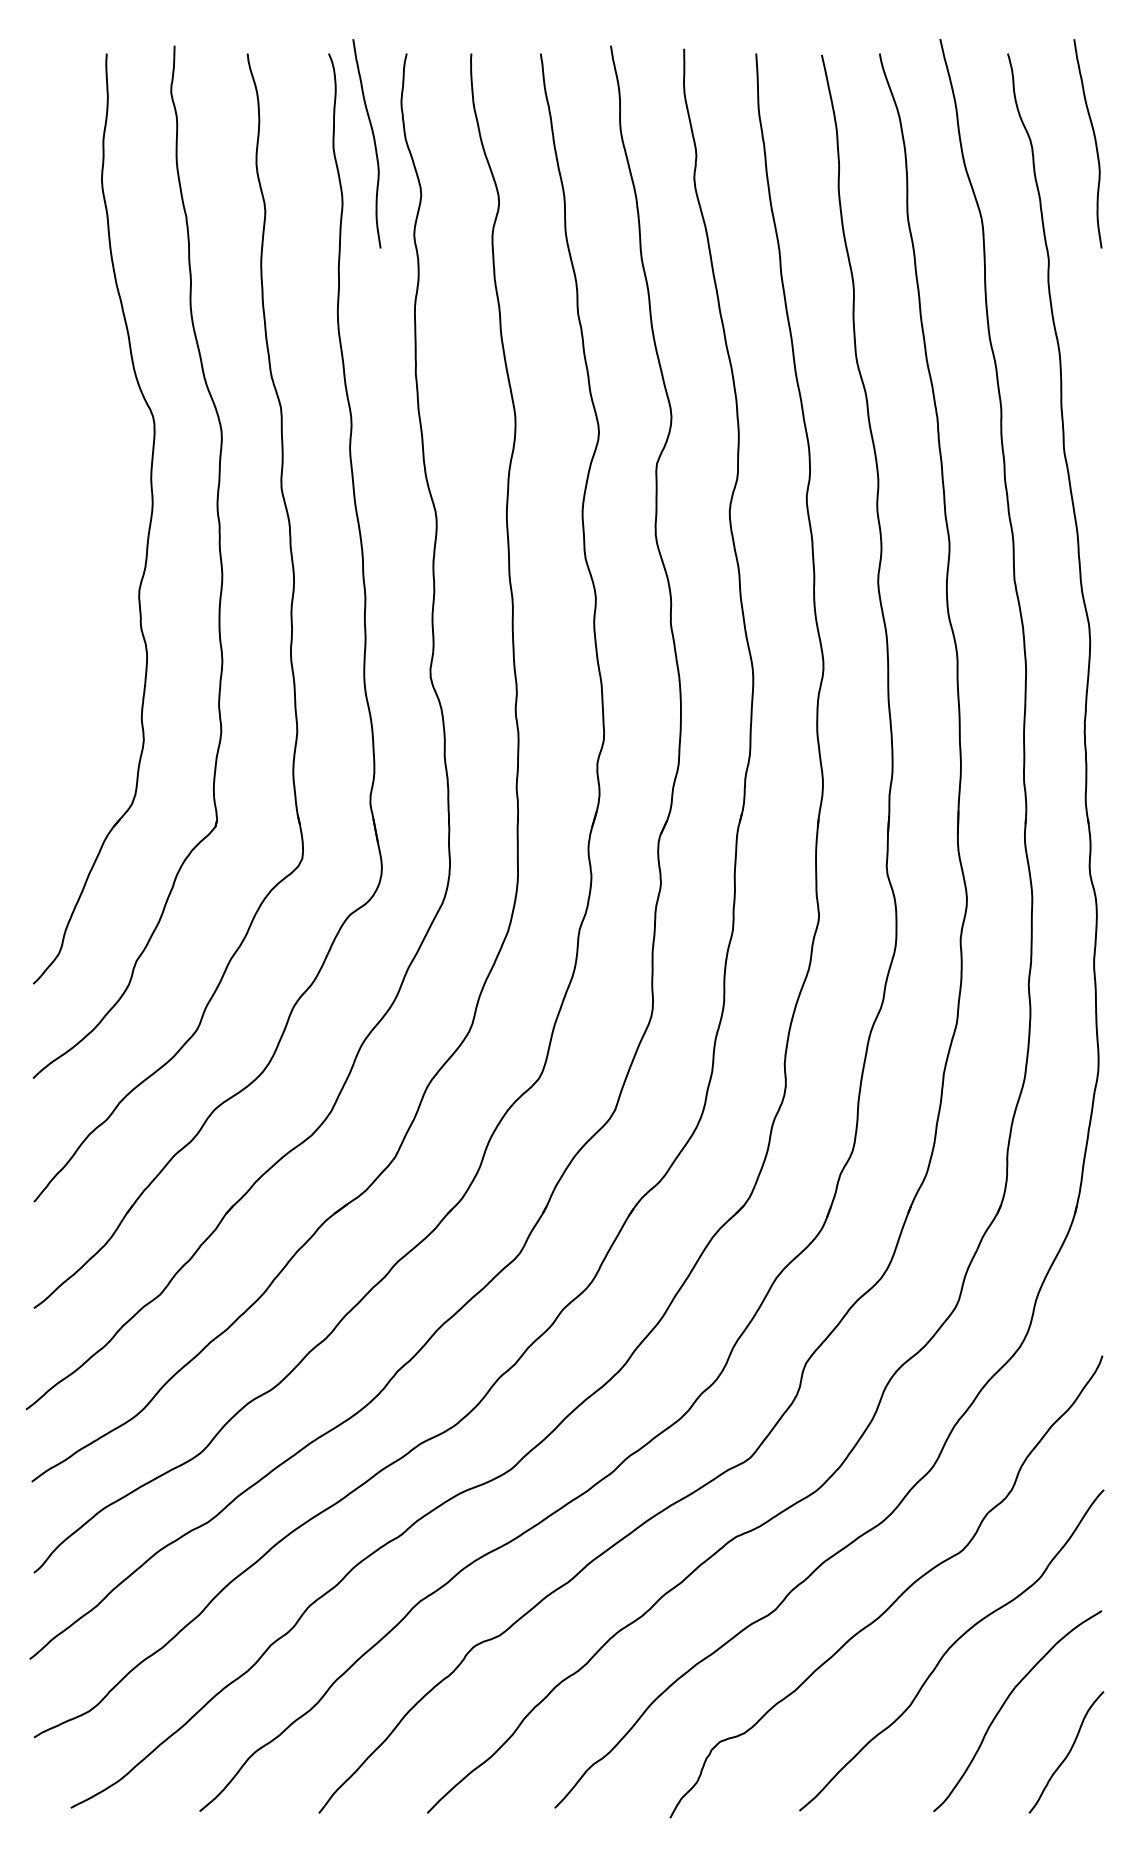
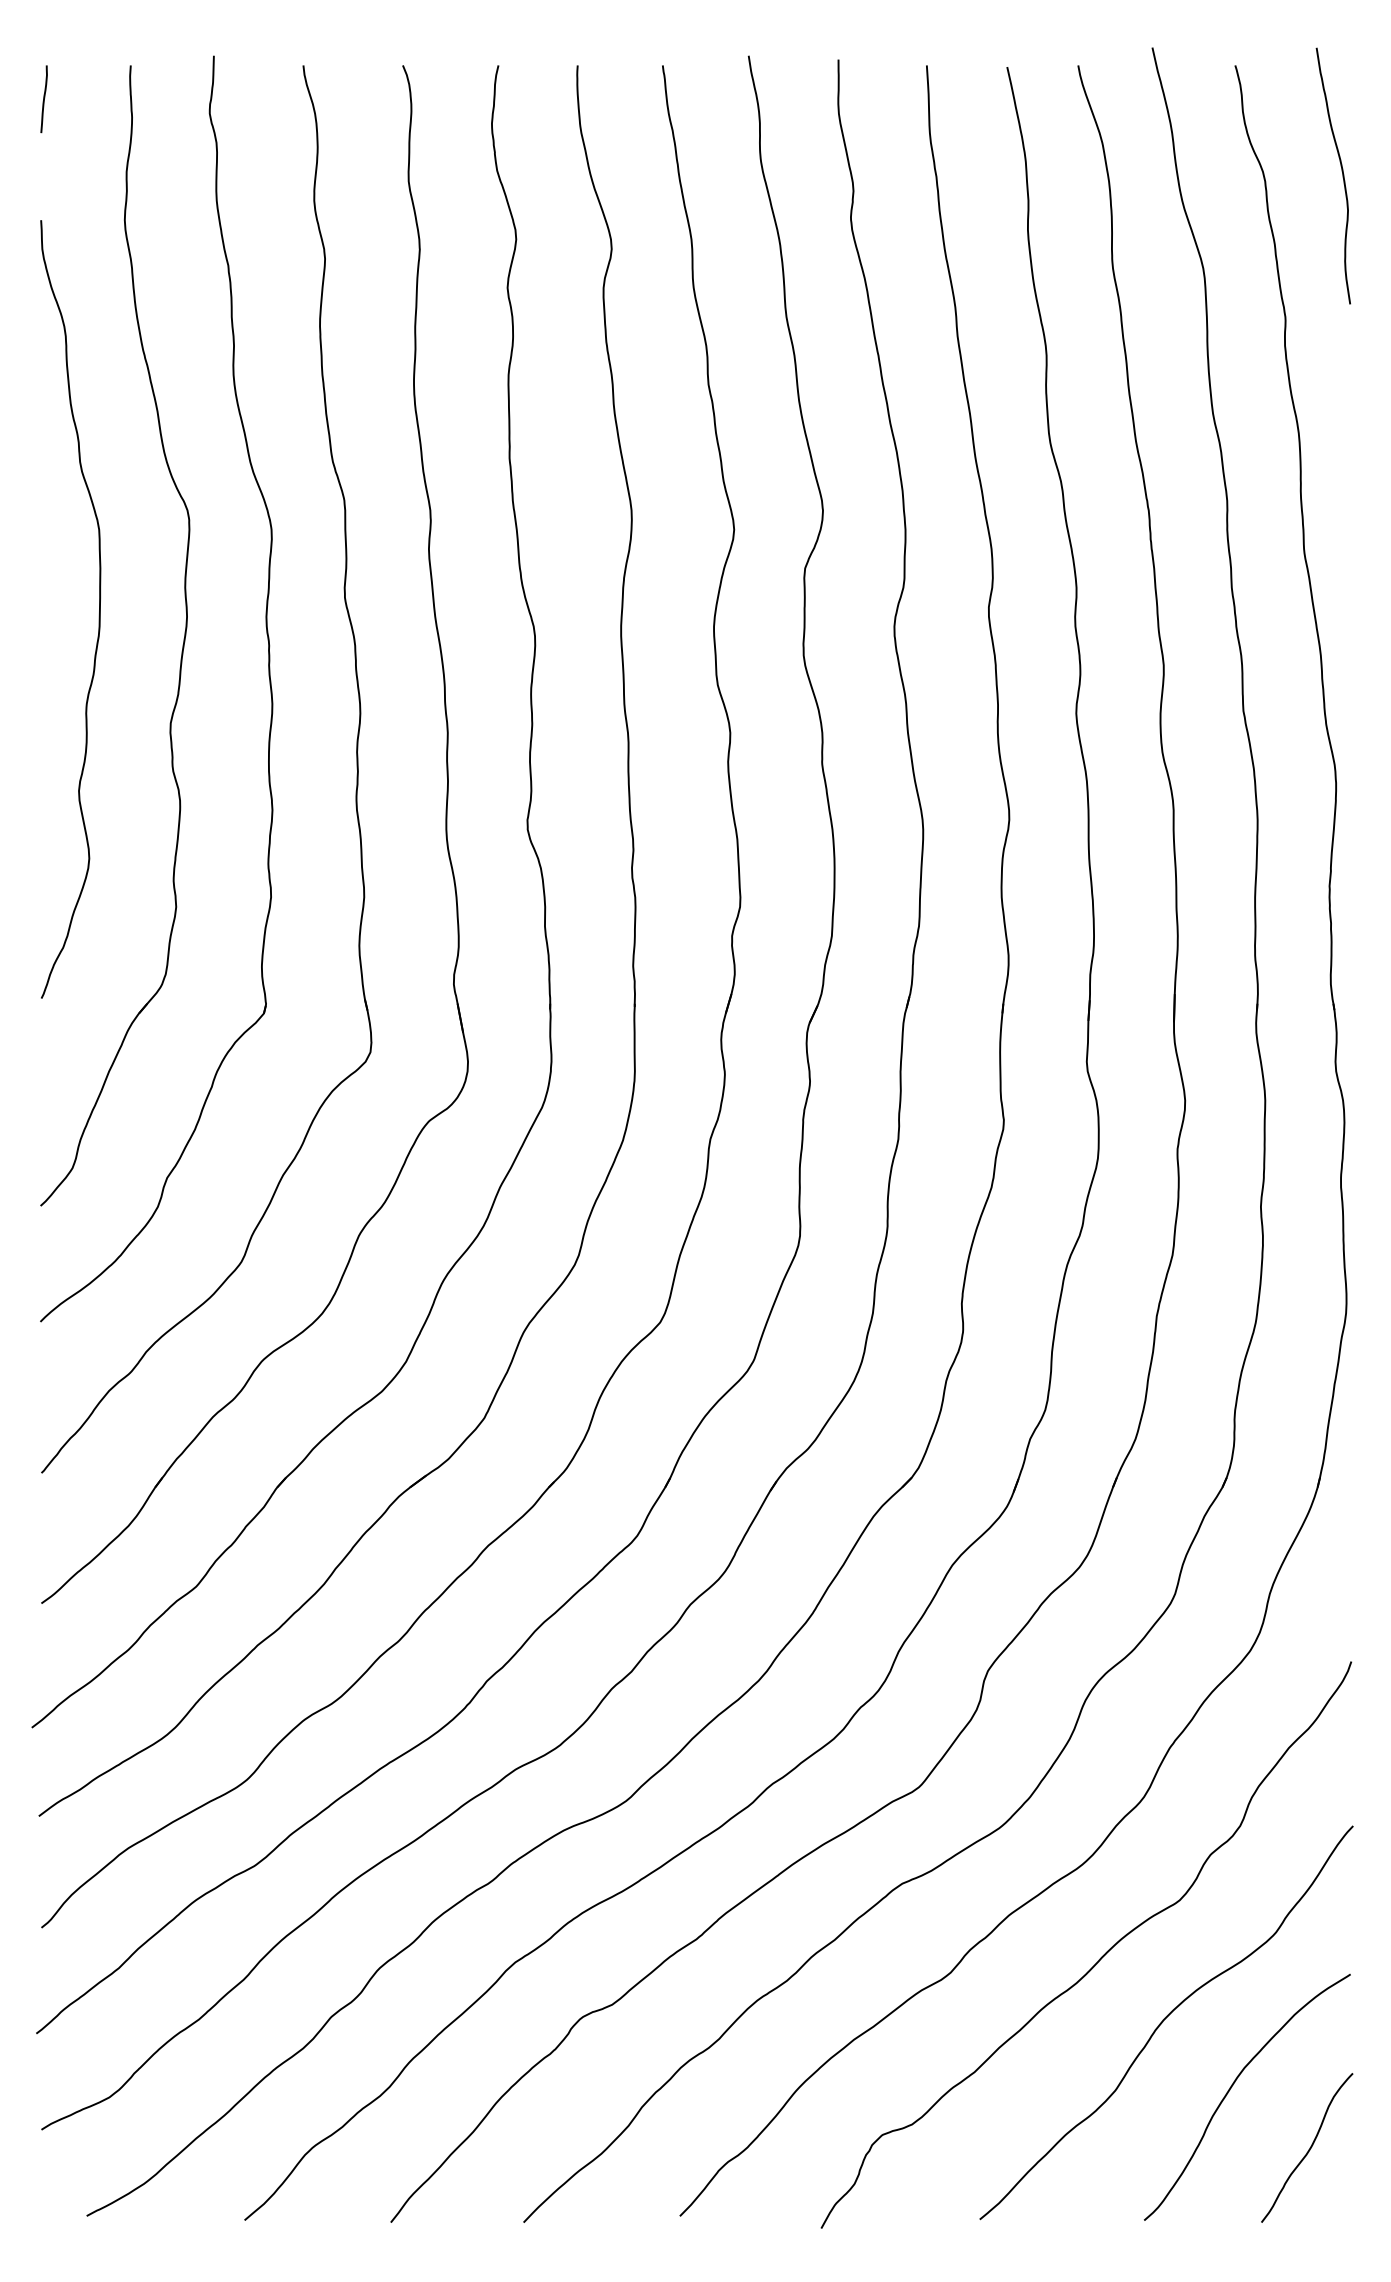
line: (36, 80) -> (44, 98), added
curve: (373, 141) -> (457, 173), removed
curve: (80, 496) -> (98, 608), added

